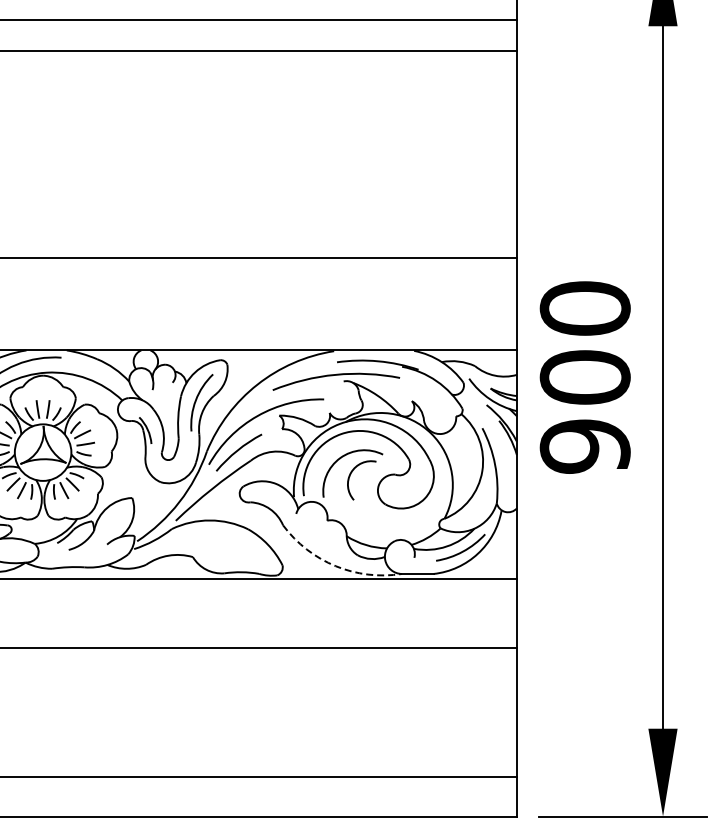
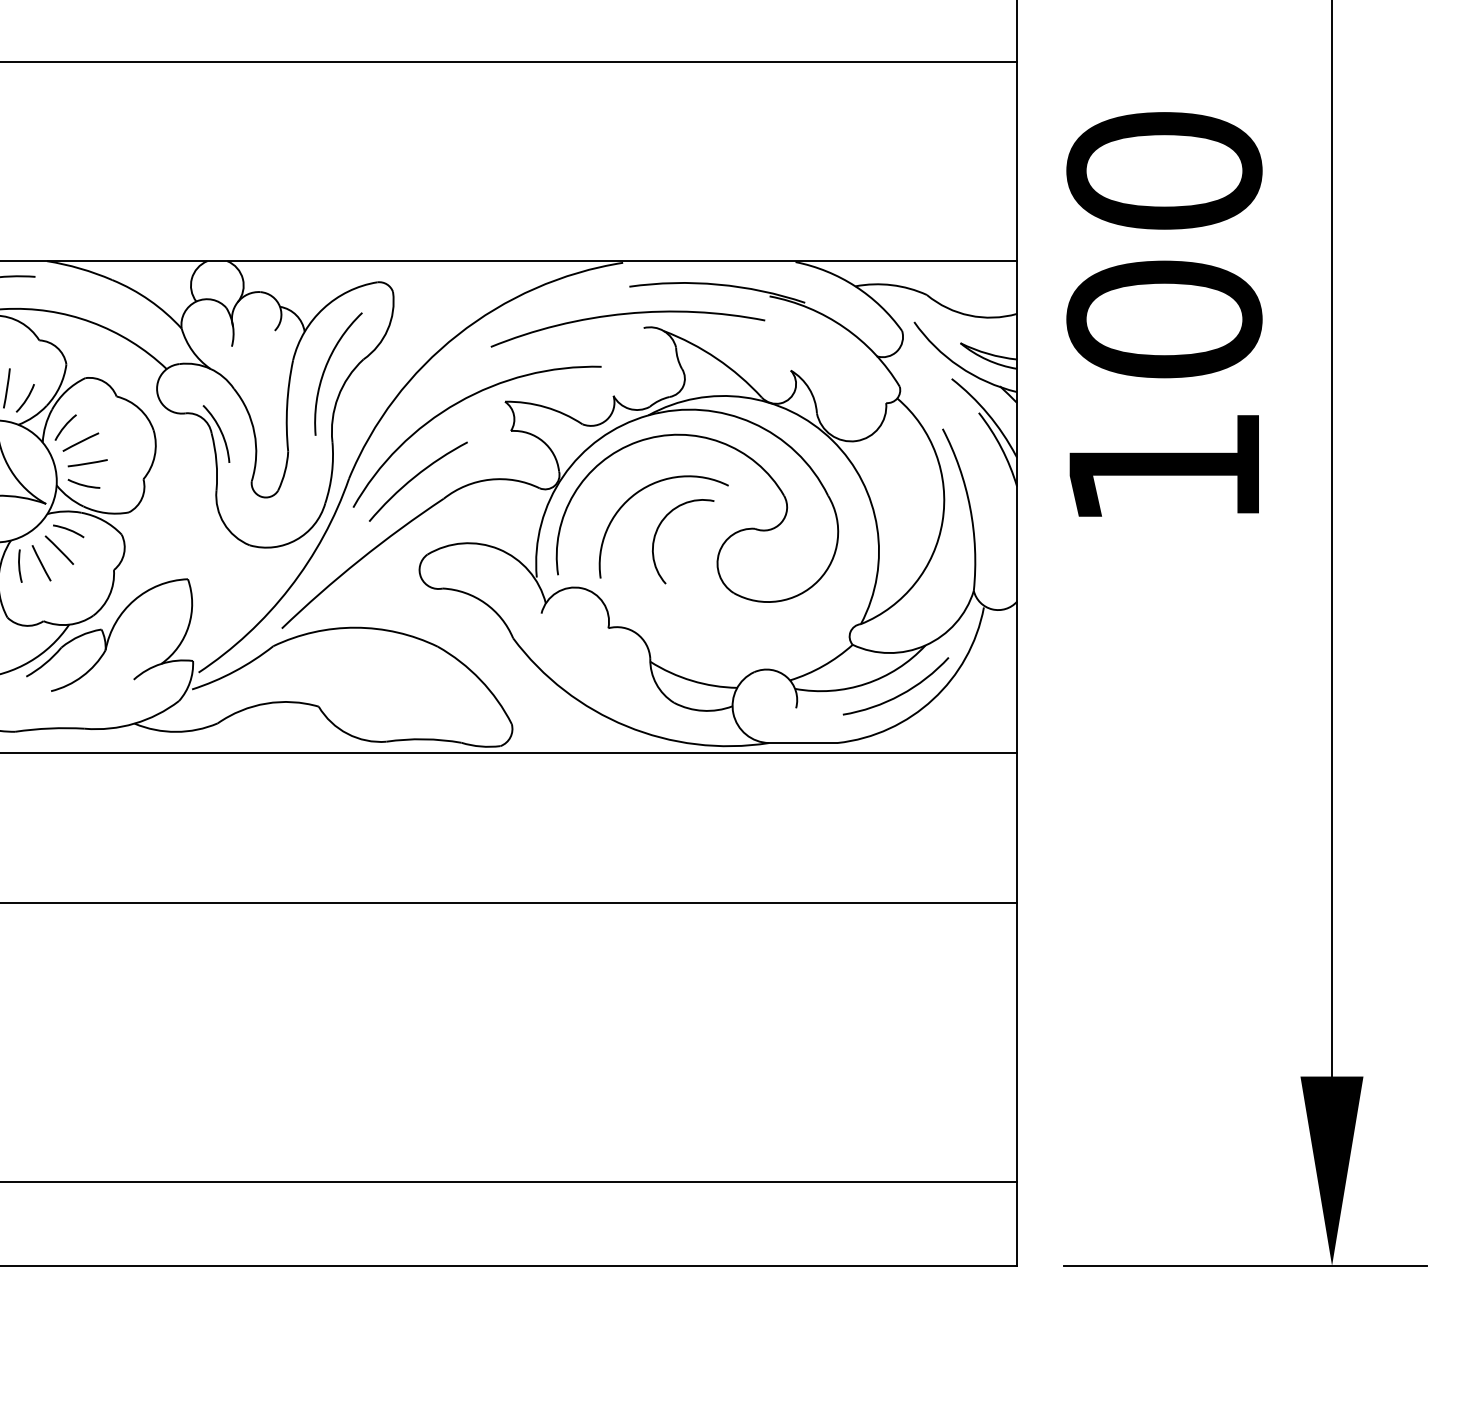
text: (584, 446) -> (1162, 468), 900 -> 100
arc: (335, 566) -> (626, 726), dashed -> solid

